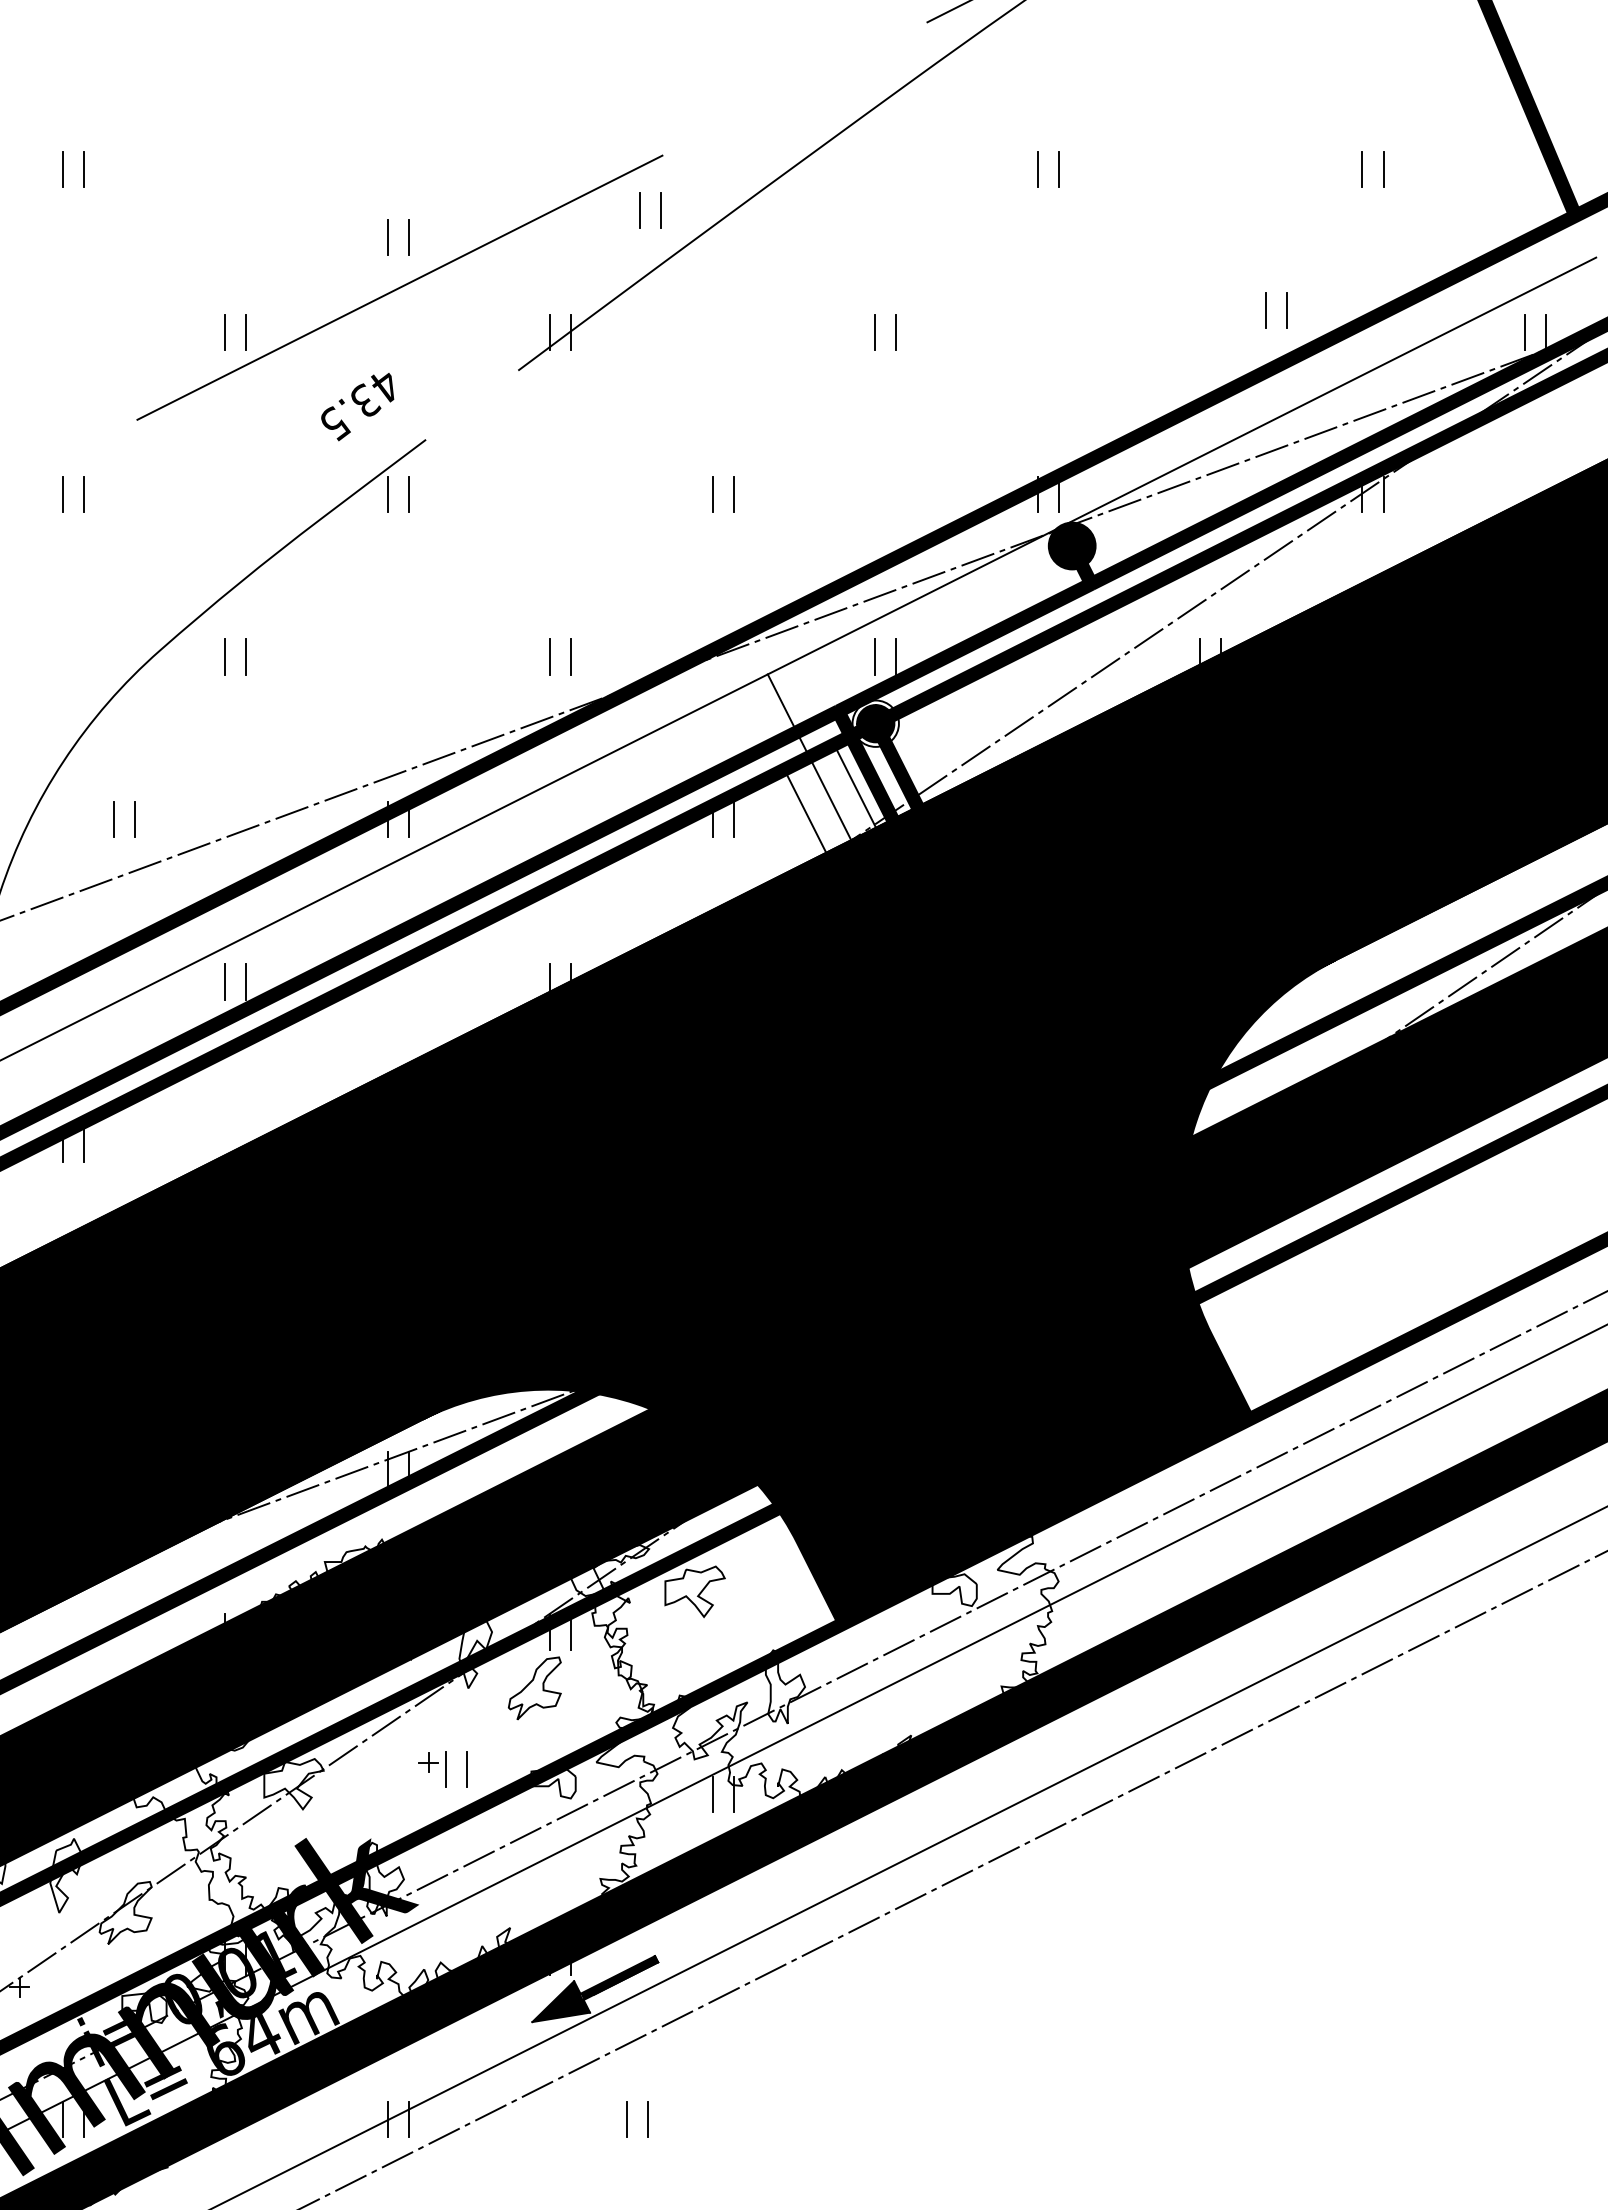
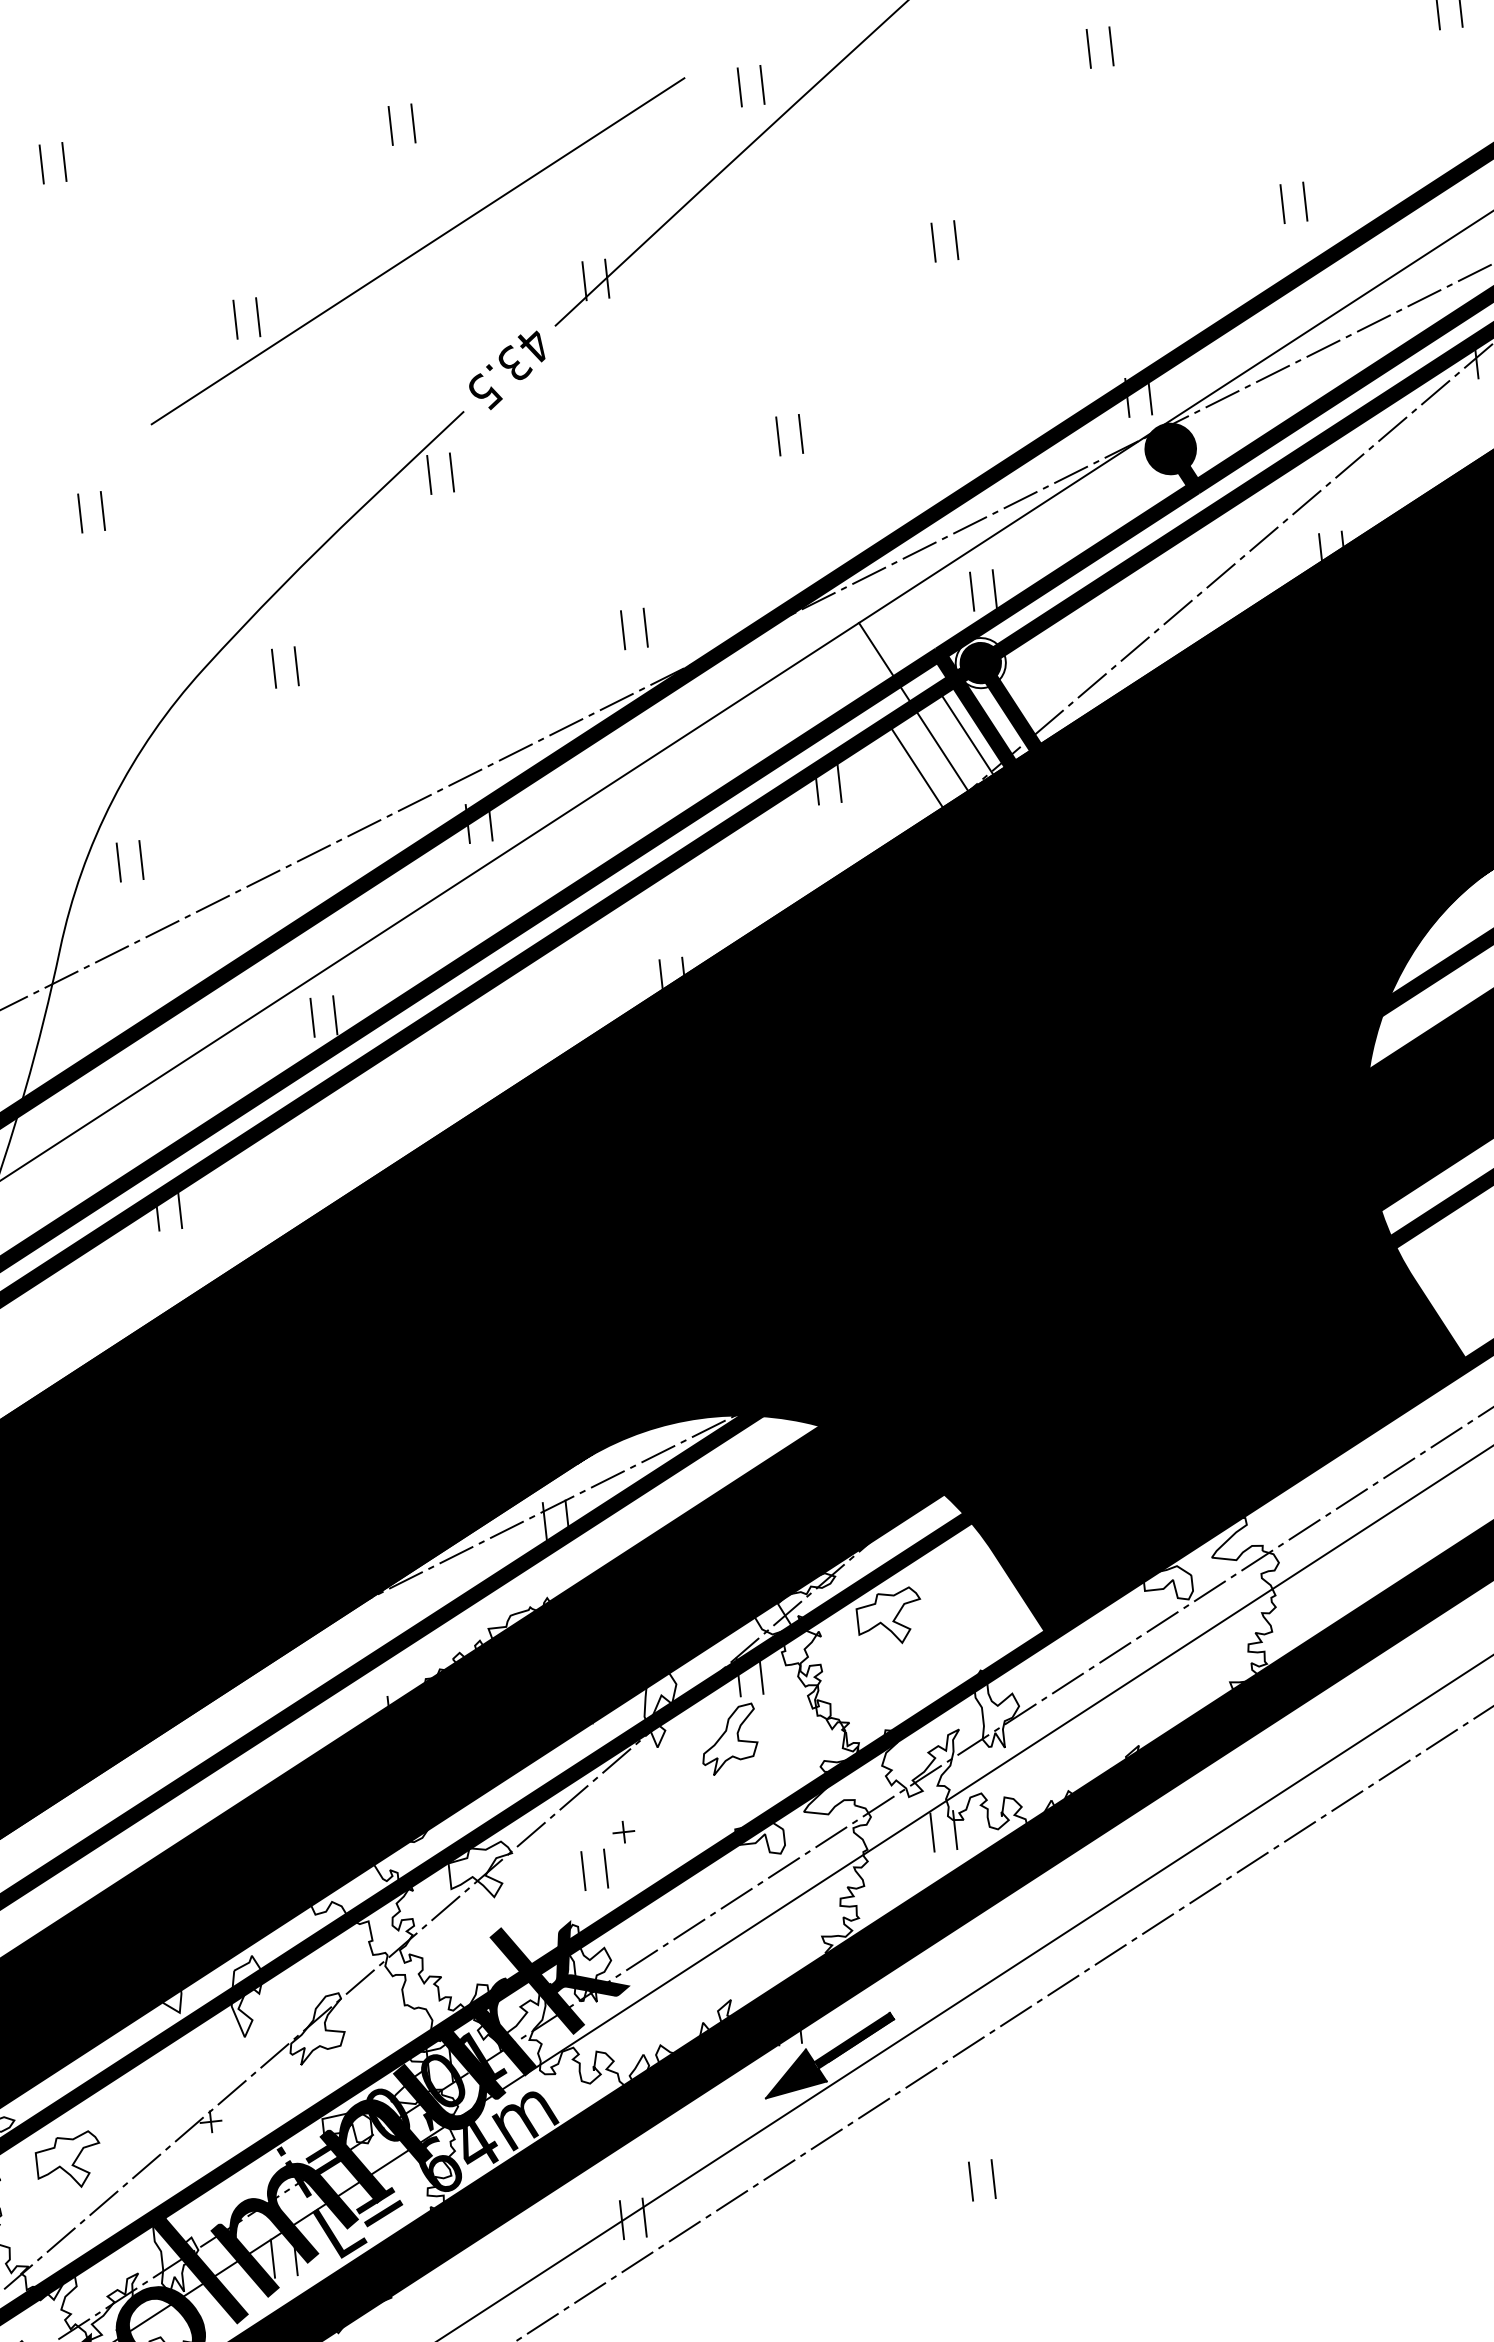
part: (640, 210) -> (740, 87), moved
part: (388, 237) -> (391, 125), moved
part: (1266, 310) -> (1283, 204), moved
text: (357, 407) -> (506, 371), moved
part: (114, 819) -> (119, 862), moved
part: (446, 1769) -> (584, 1871), moved
part: (627, 2119) -> (972, 2181), moved

